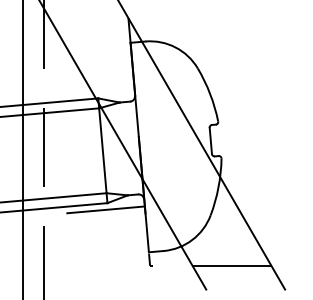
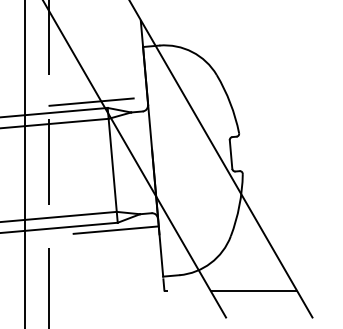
line: (89, 92) -> (98, 101), added

